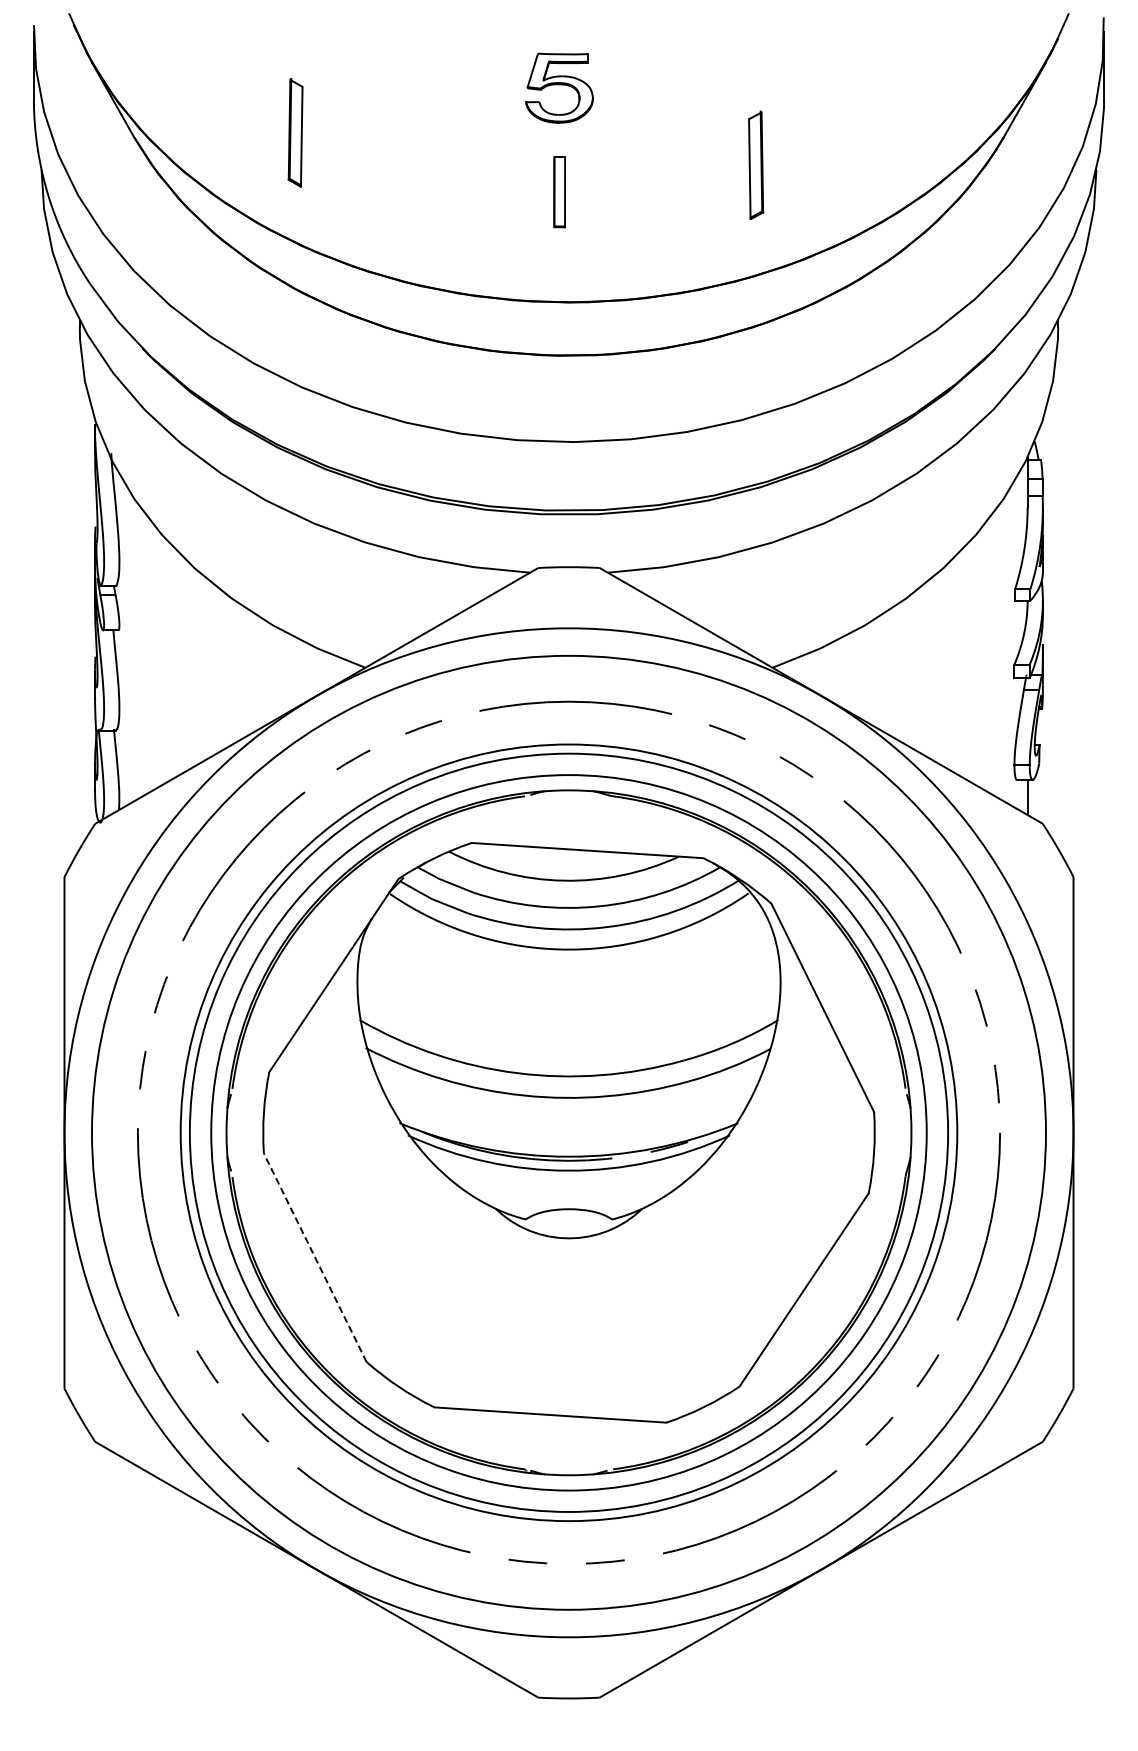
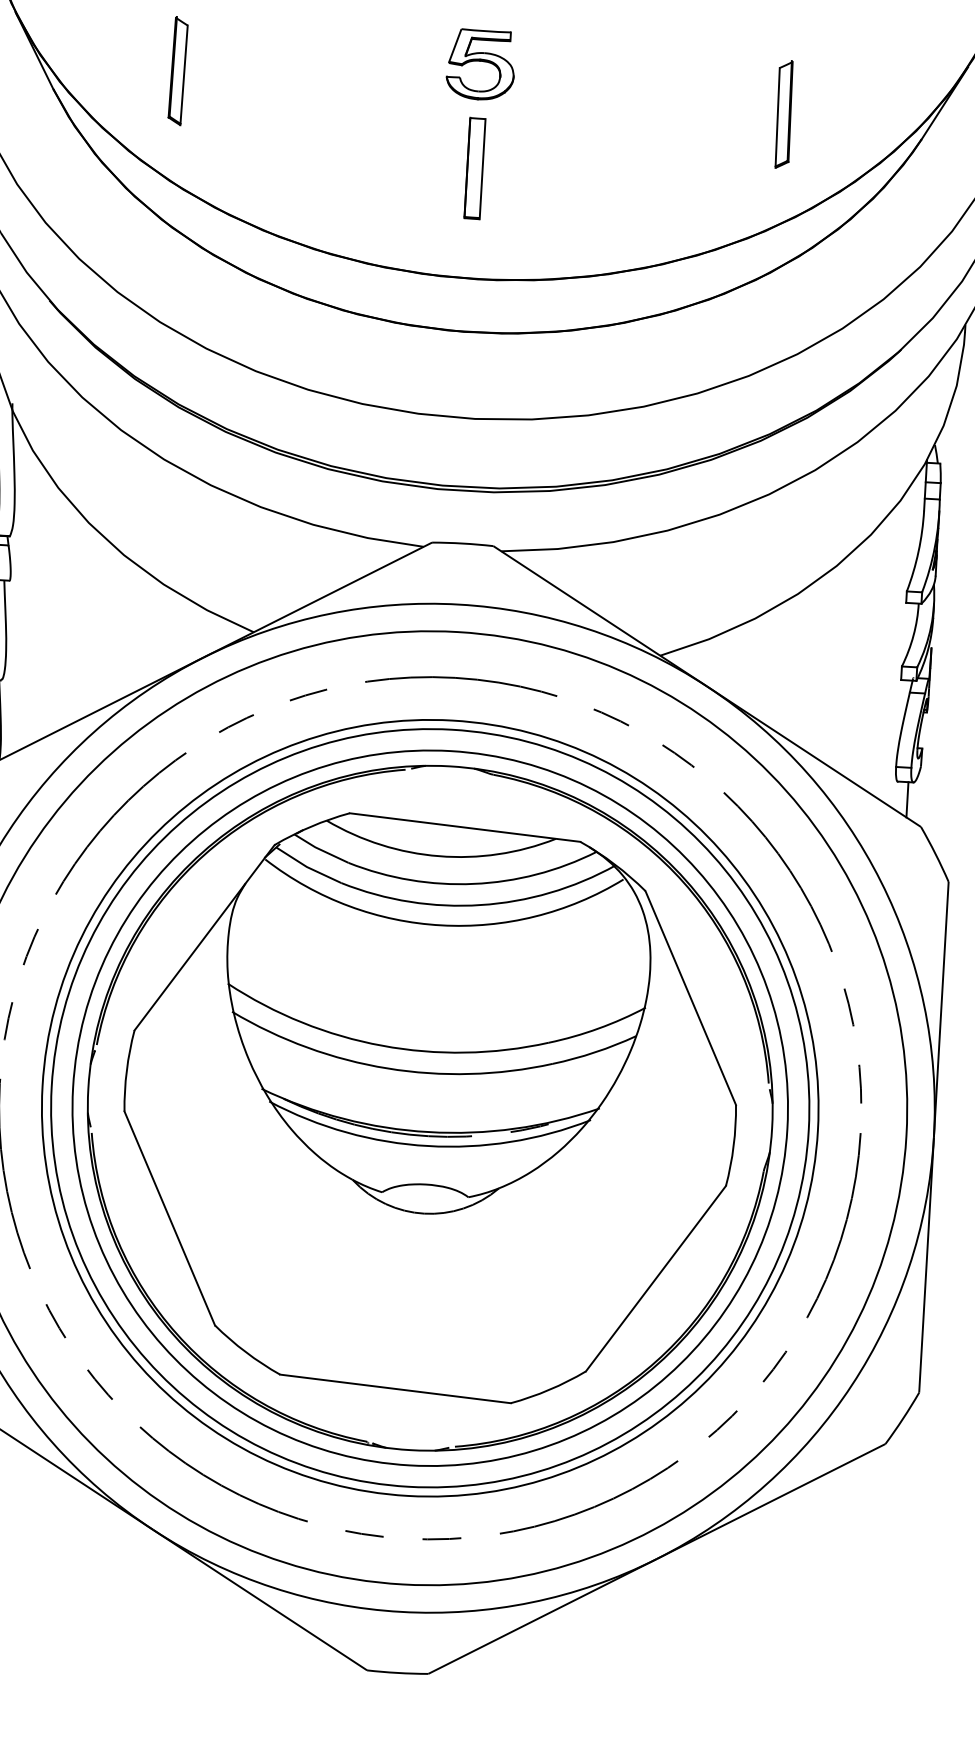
part: (295, 132) -> (178, 70), moved
part: (756, 164) -> (784, 113), moved
part: (559, 191) -> (474, 167), size x1.43
line: (315, 1257) -> (170, 1218), dashed -> solid

